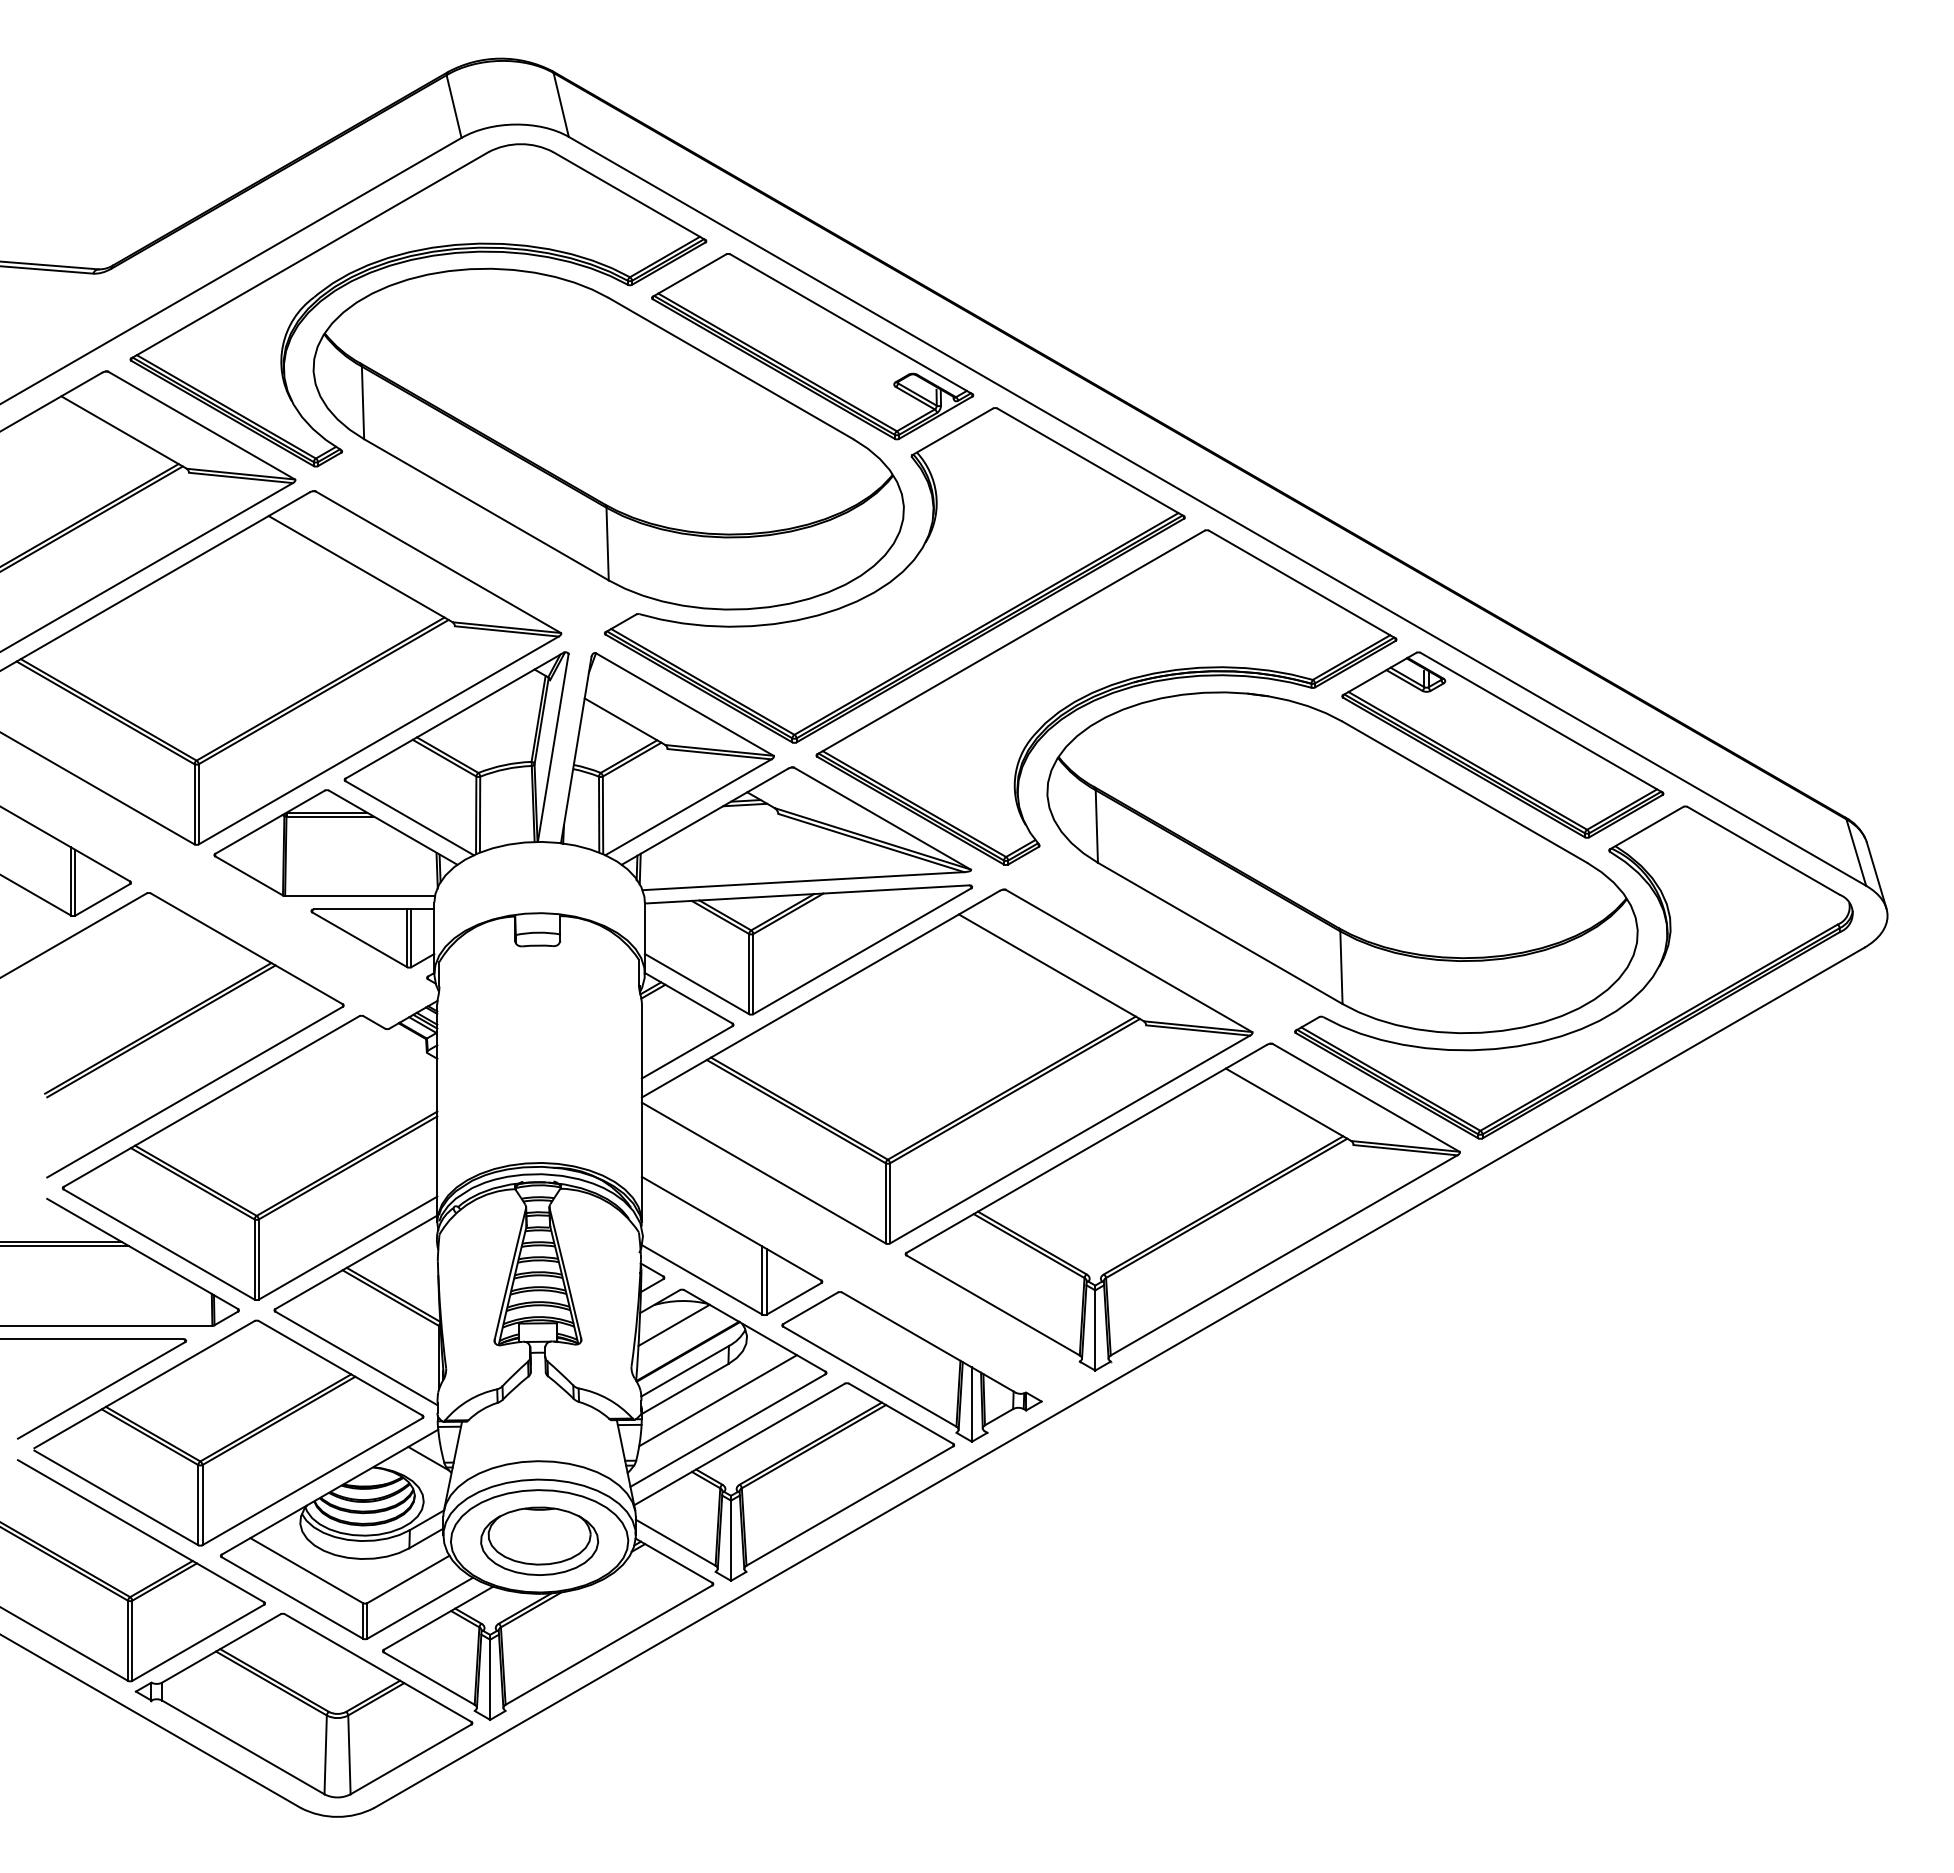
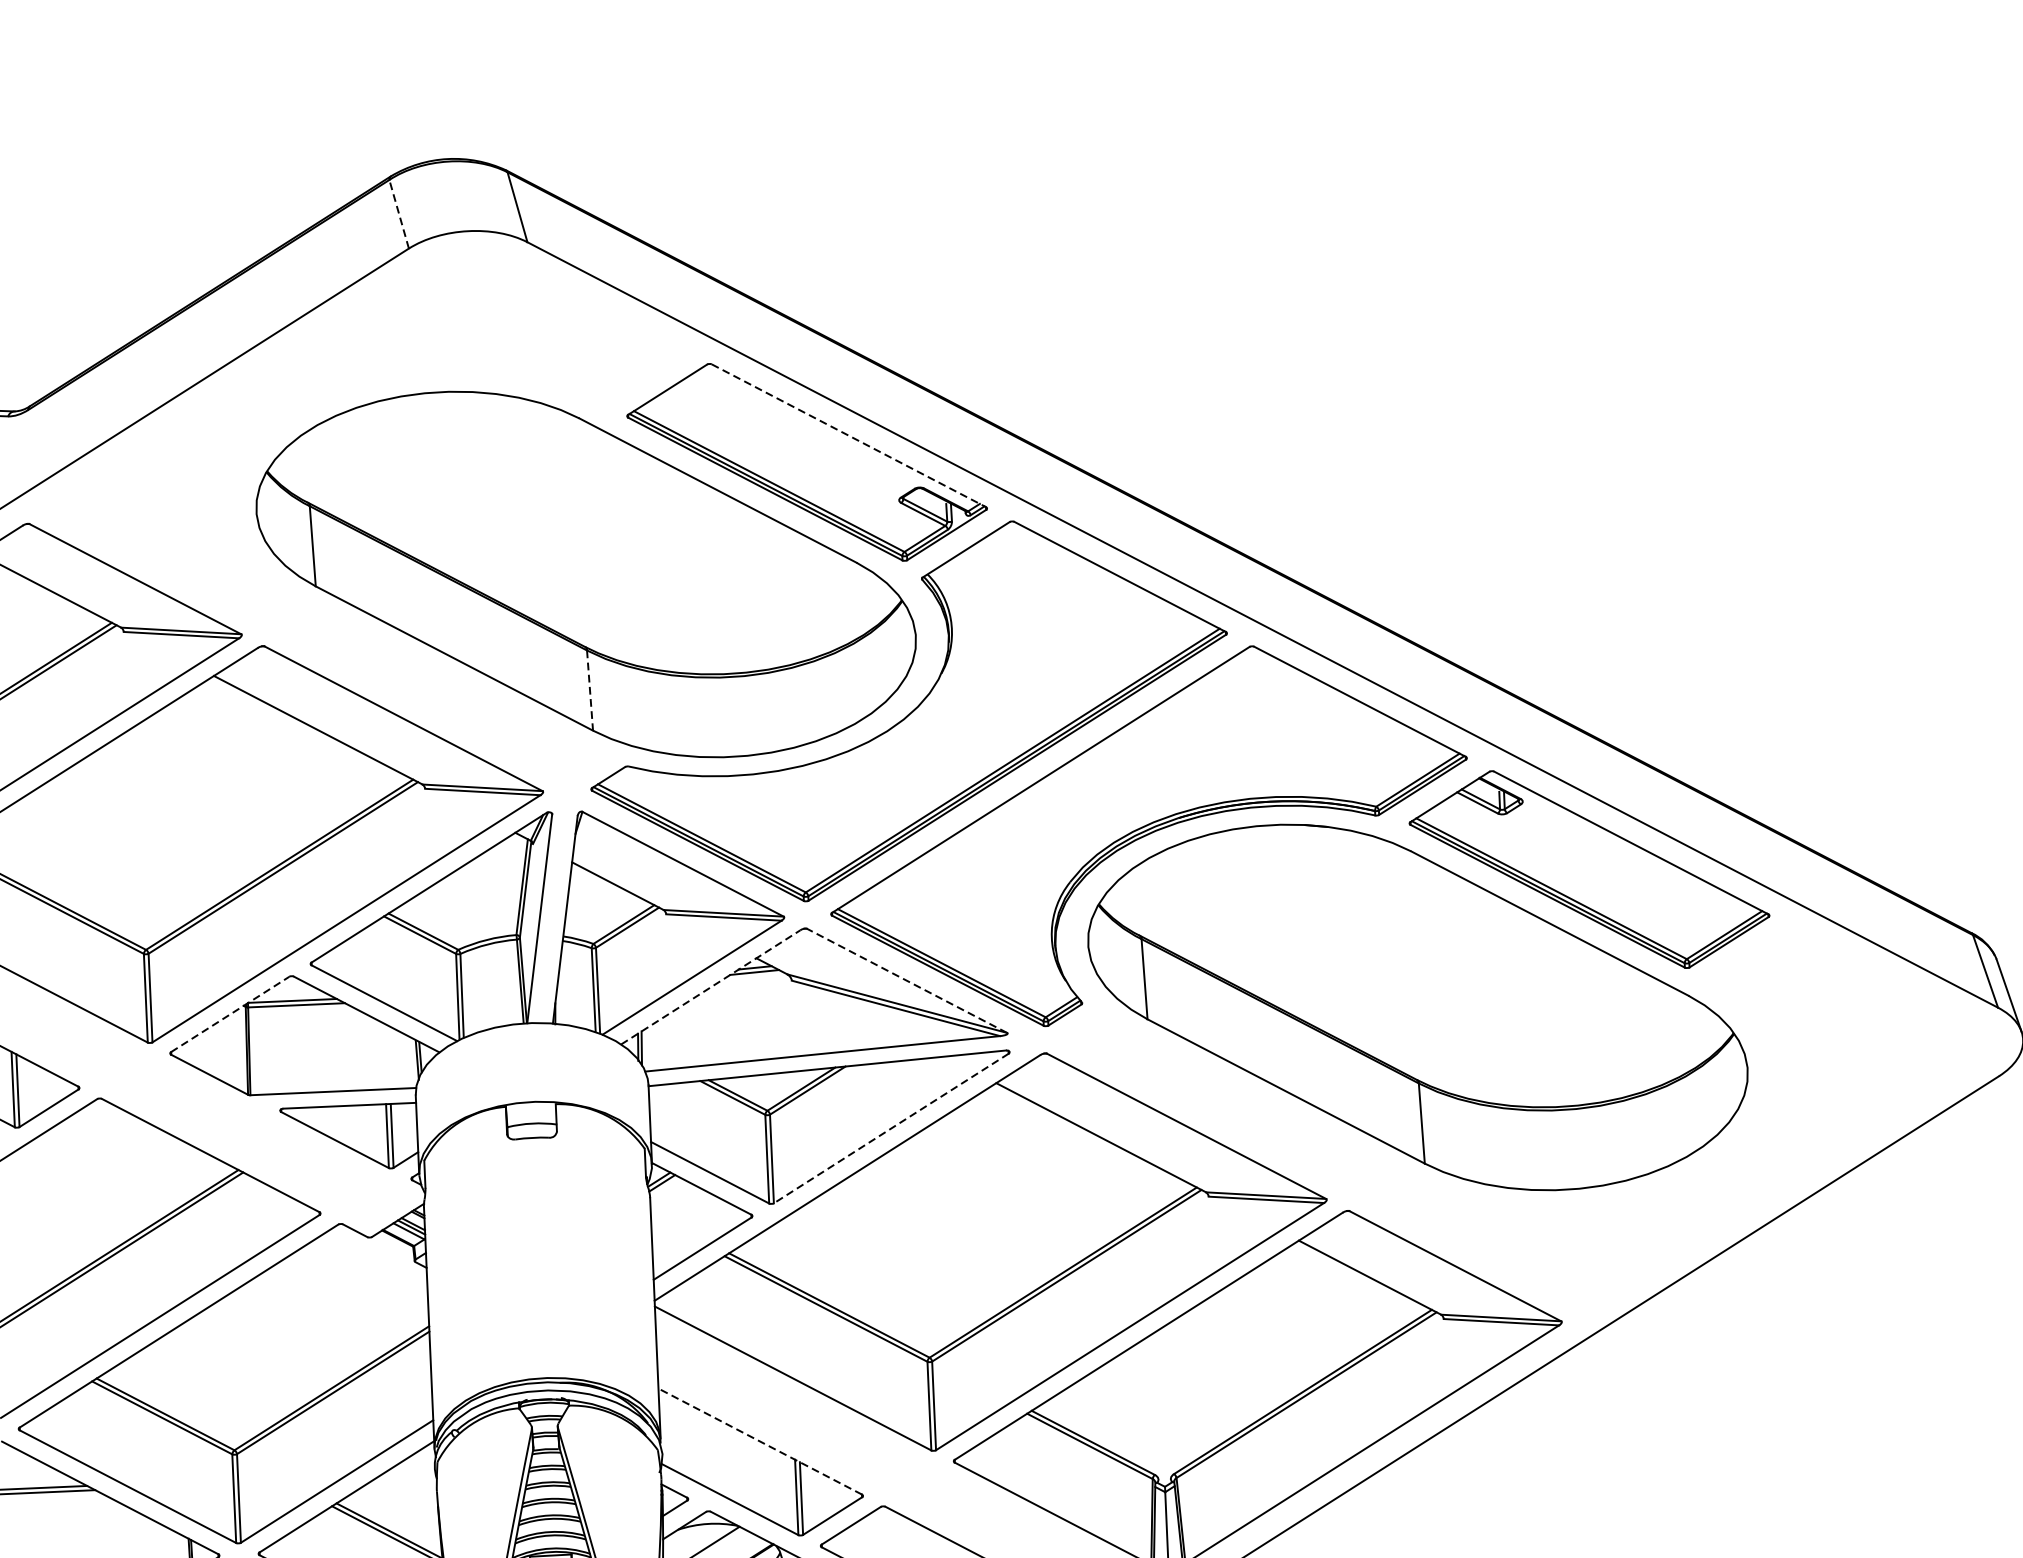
line: (453, 106) -> (398, 214), solid -> dashed
part: (406, 262) -> (354, 388), removed
line: (851, 324) -> (849, 436), solid -> dashed
line: (607, 544) -> (589, 691), solid -> dashed
line: (704, 816) -> (710, 987), solid -> dashed
line: (882, 818) -> (907, 980), solid -> dashed
line: (270, 822) -> (230, 1014), solid -> dashed
line: (862, 951) -> (891, 1128), solid -> dashed
part: (1597, 1020) -> (1707, 1169), removed
line: (731, 1228) -> (760, 1441), solid -> dashed

